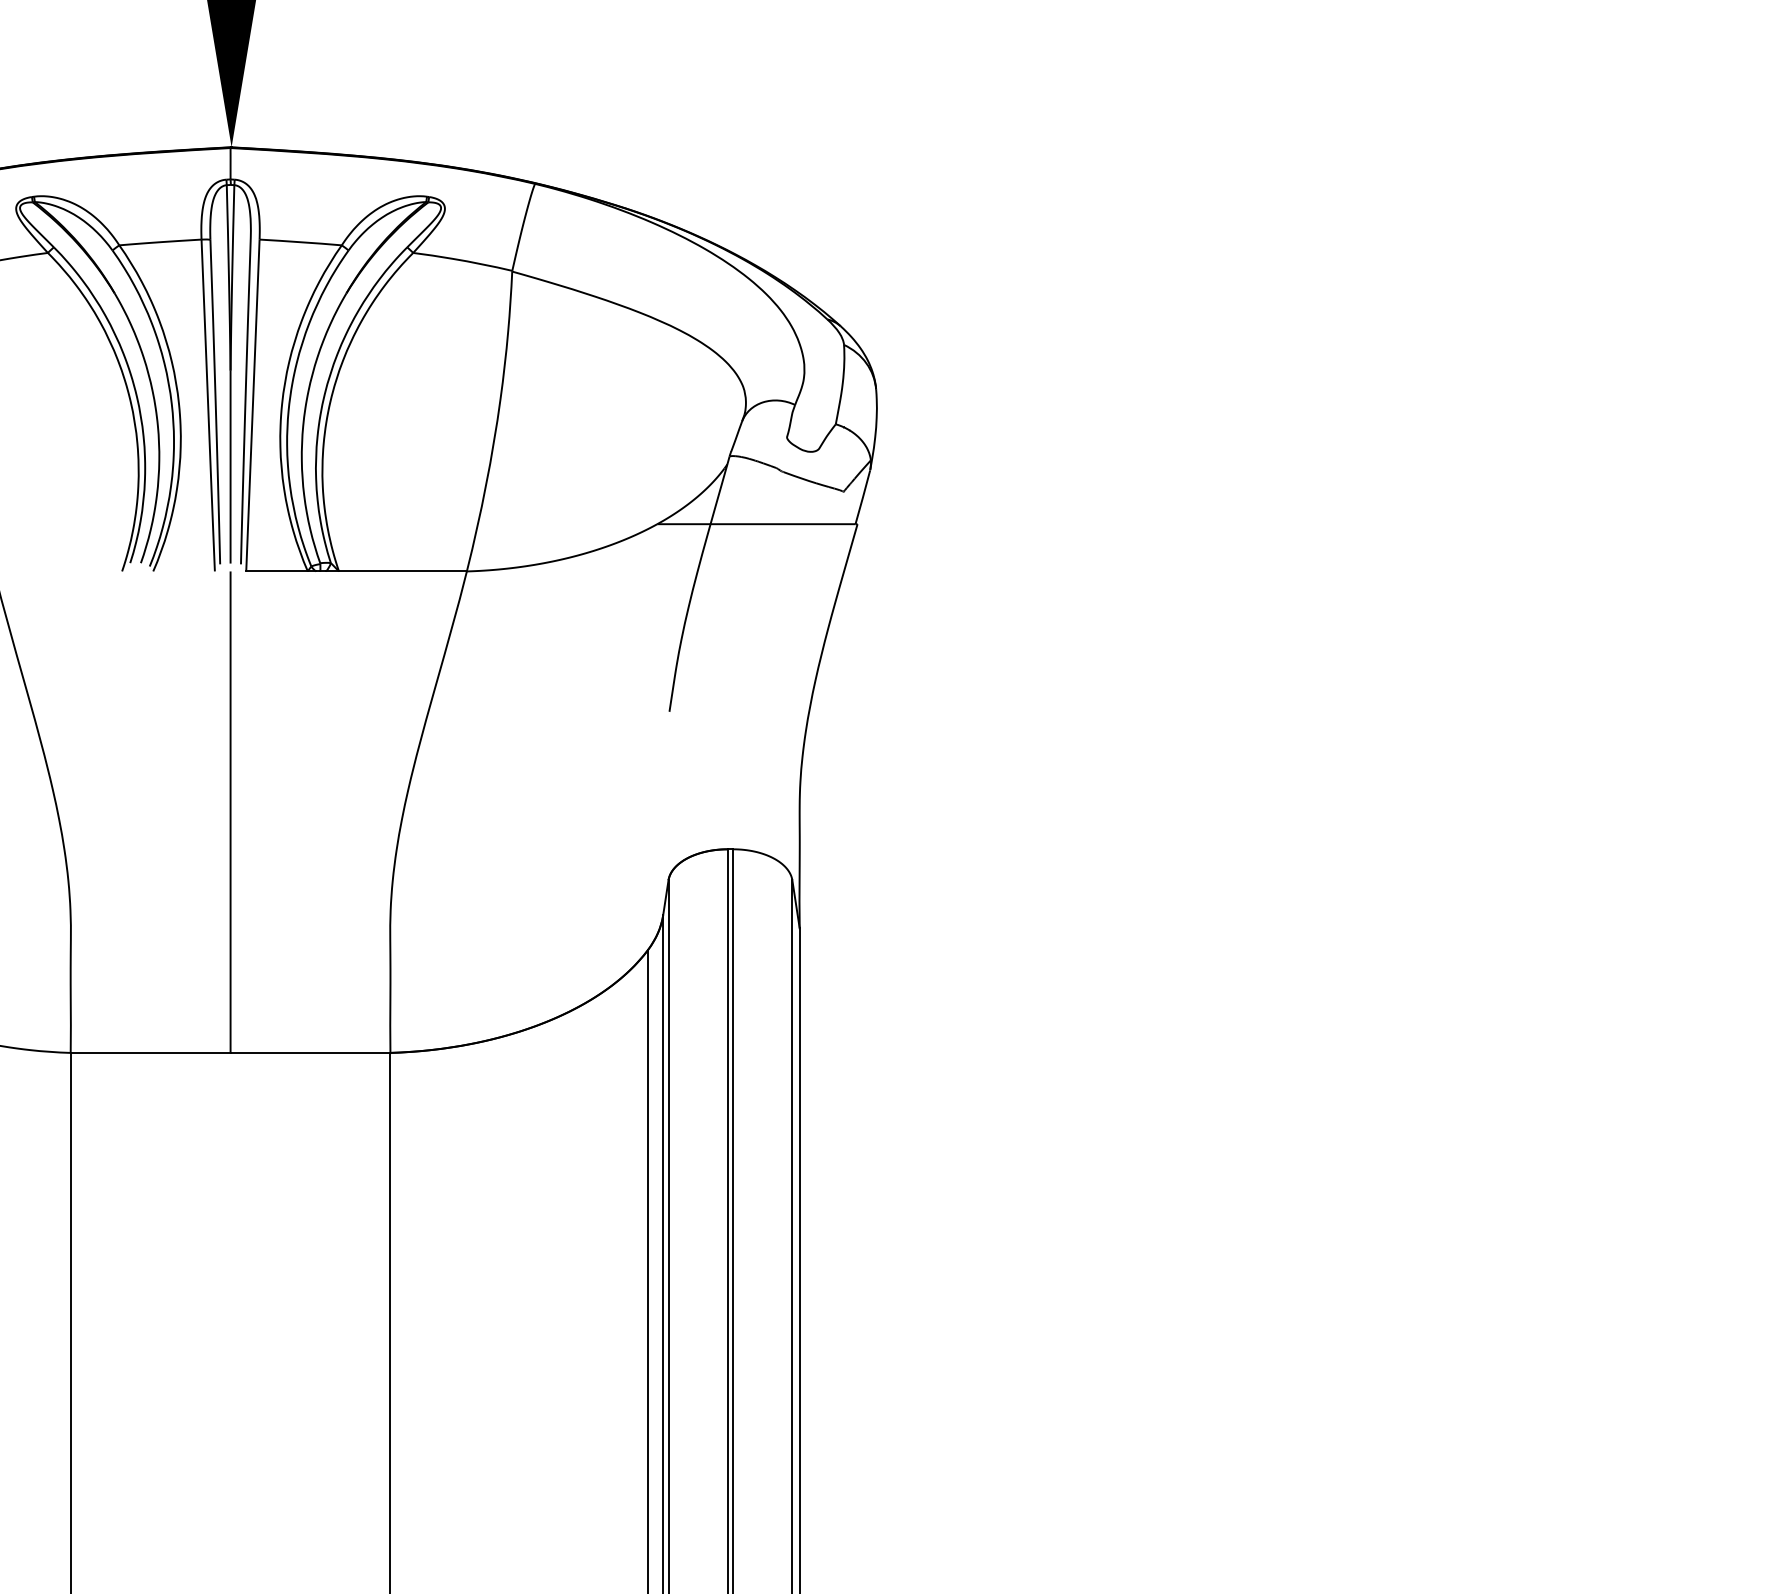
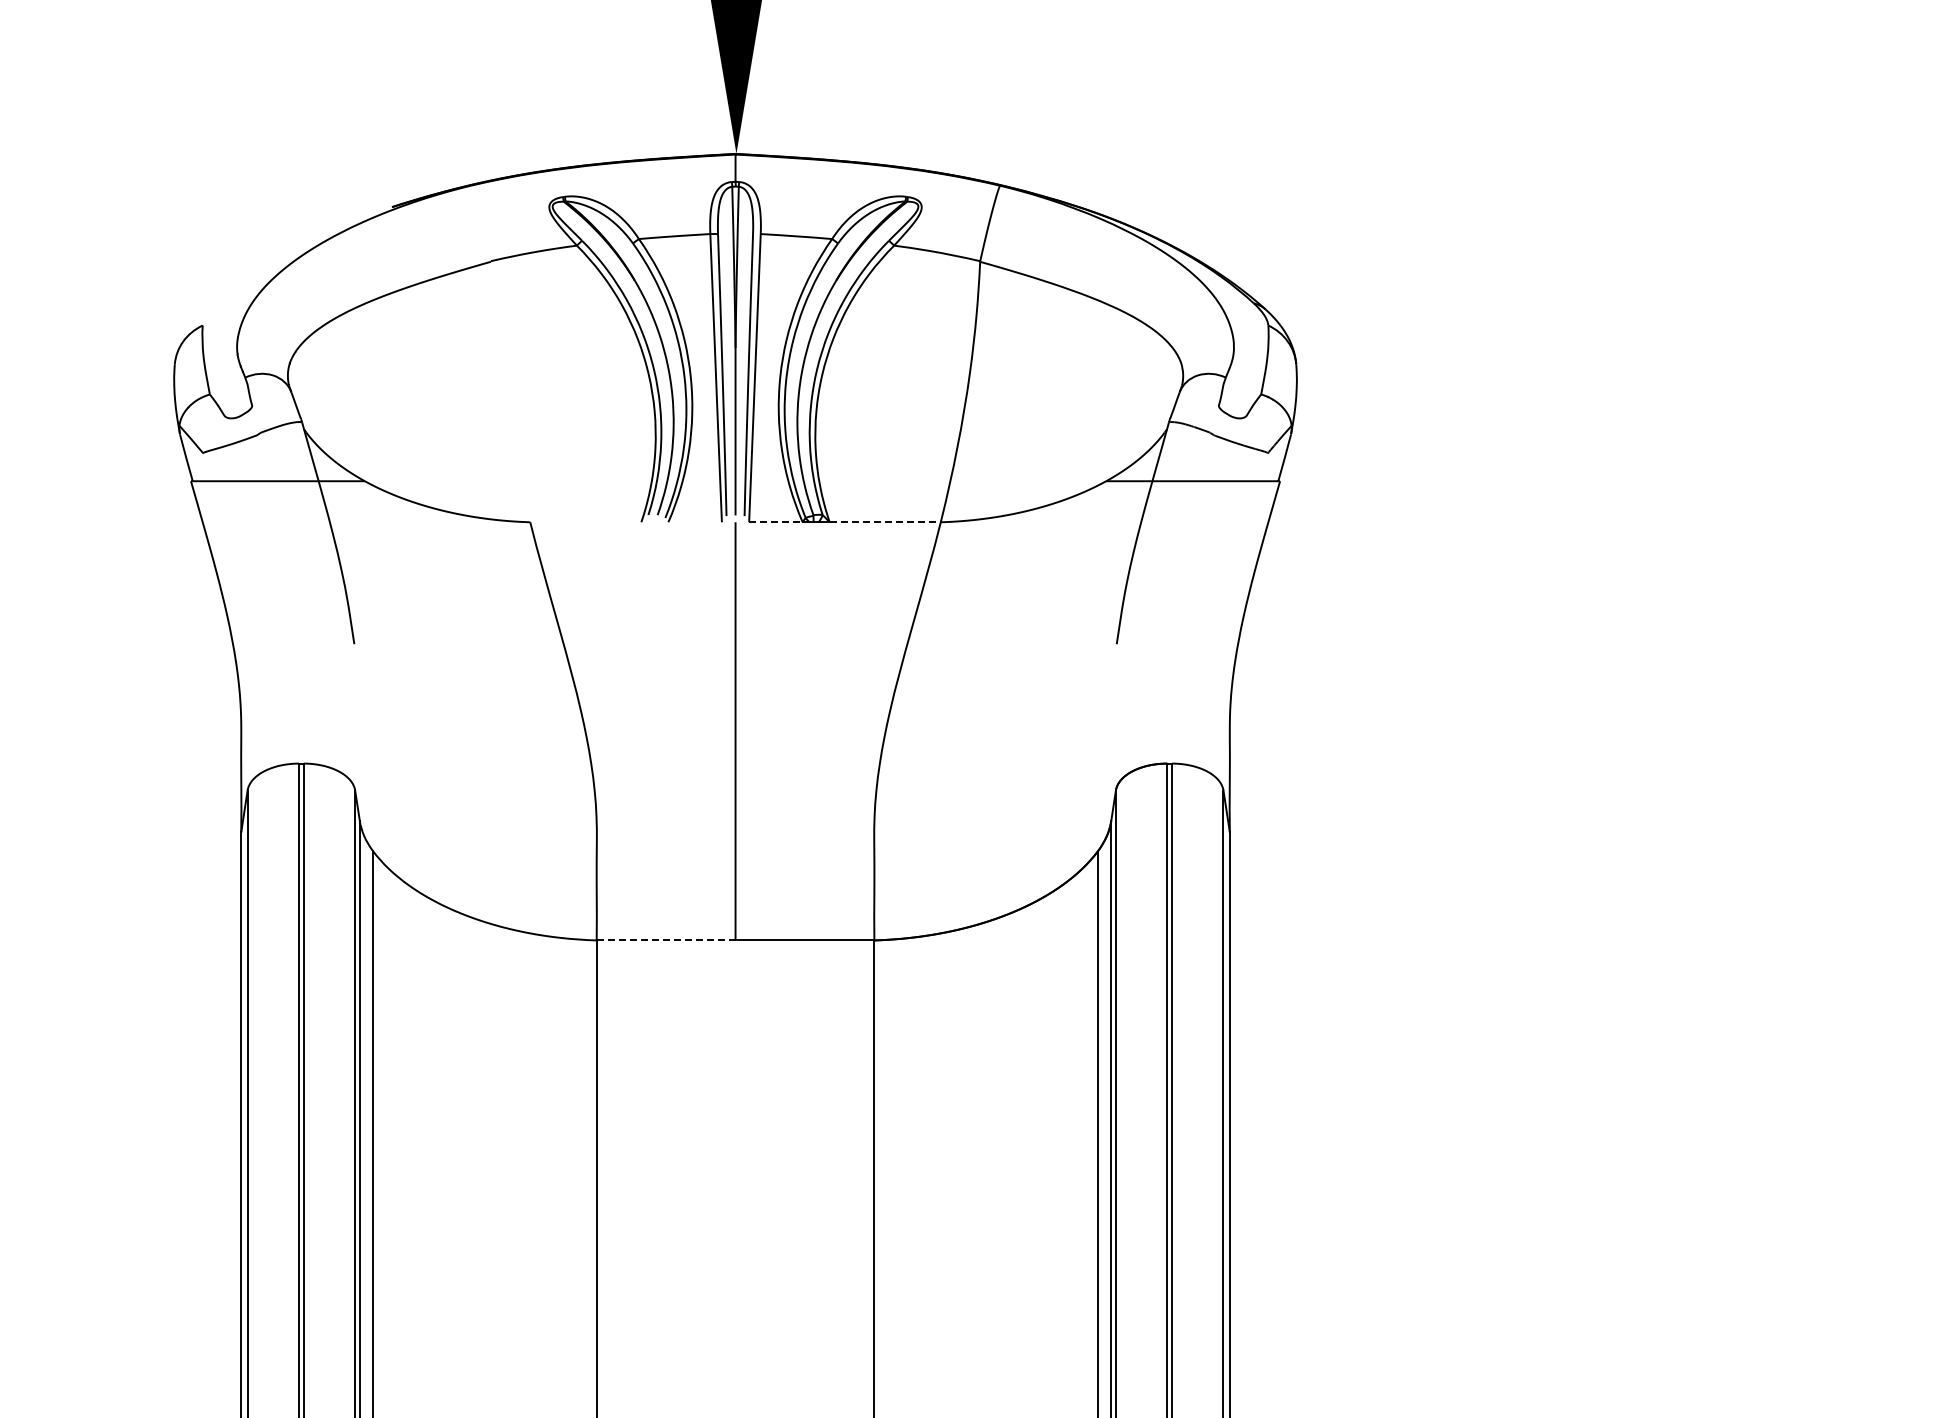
line: (276, 571) -> (775, 522), solid -> dashed
line: (403, 571) -> (885, 522), solid -> dashed
line: (149, 1052) -> (665, 940), solid -> dashed

